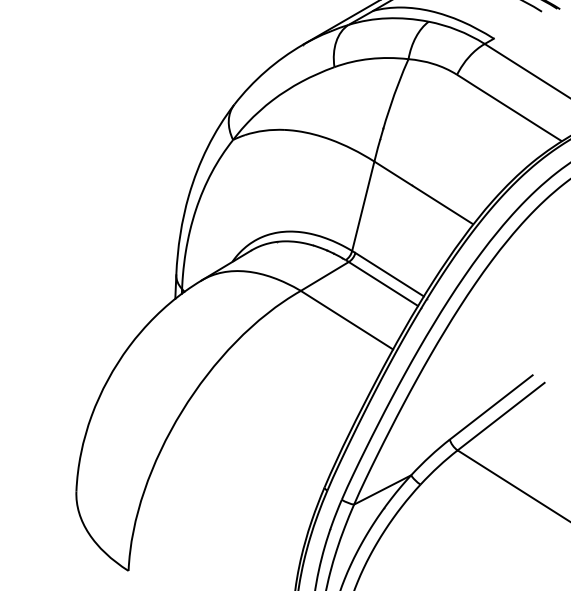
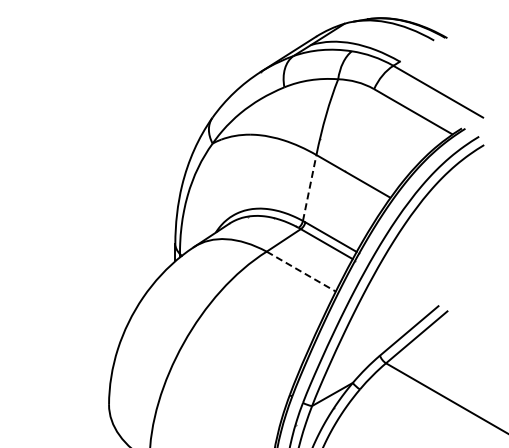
line: (363, 205) -> (309, 187), solid -> dashed
line: (347, 320) -> (301, 271), solid -> dashed

